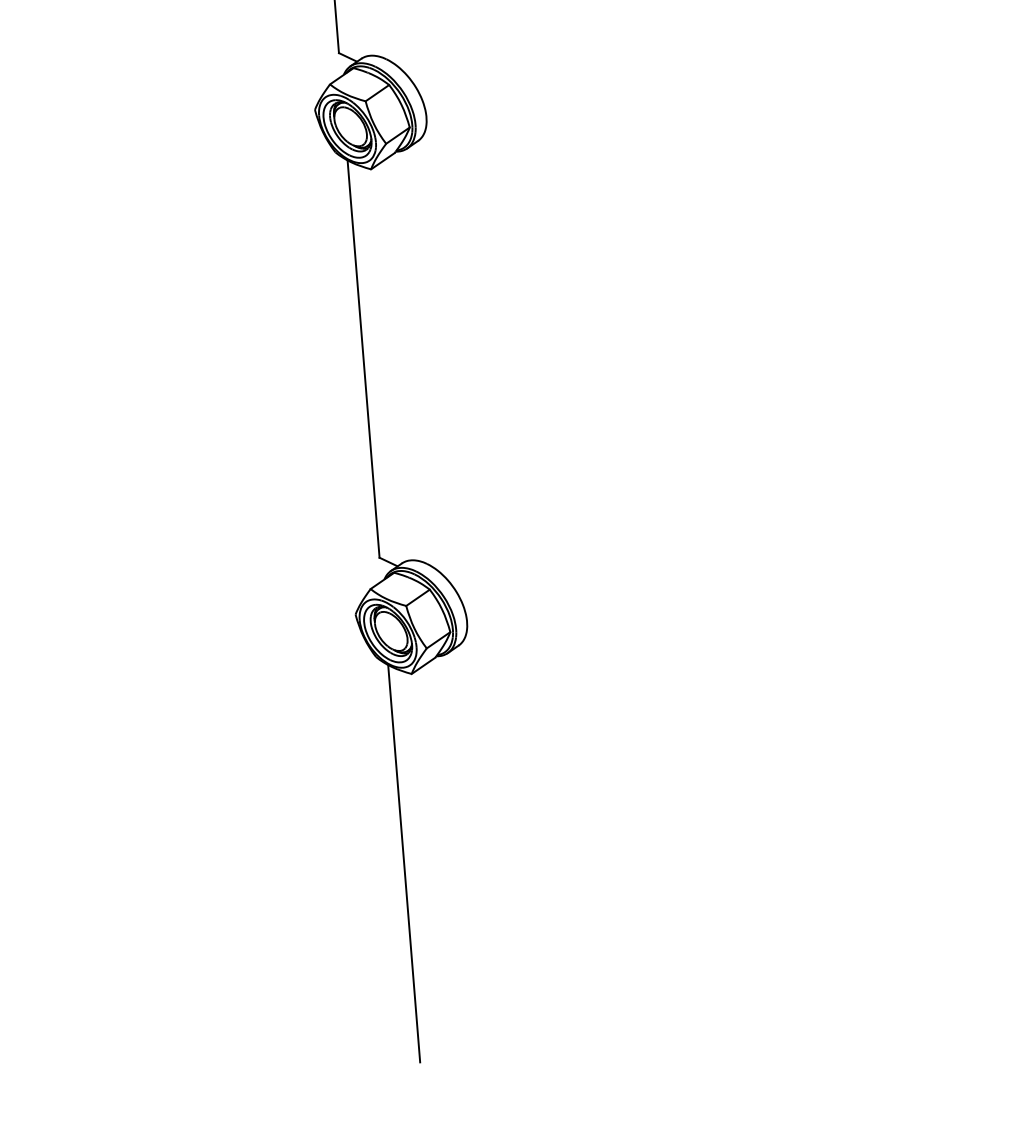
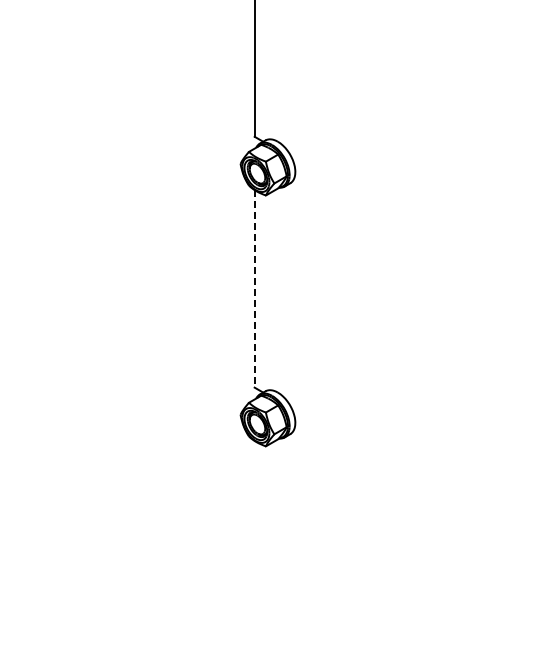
line: (363, 358) -> (254, 288), solid -> dashed
line: (403, 863) -> (254, 539), removed

